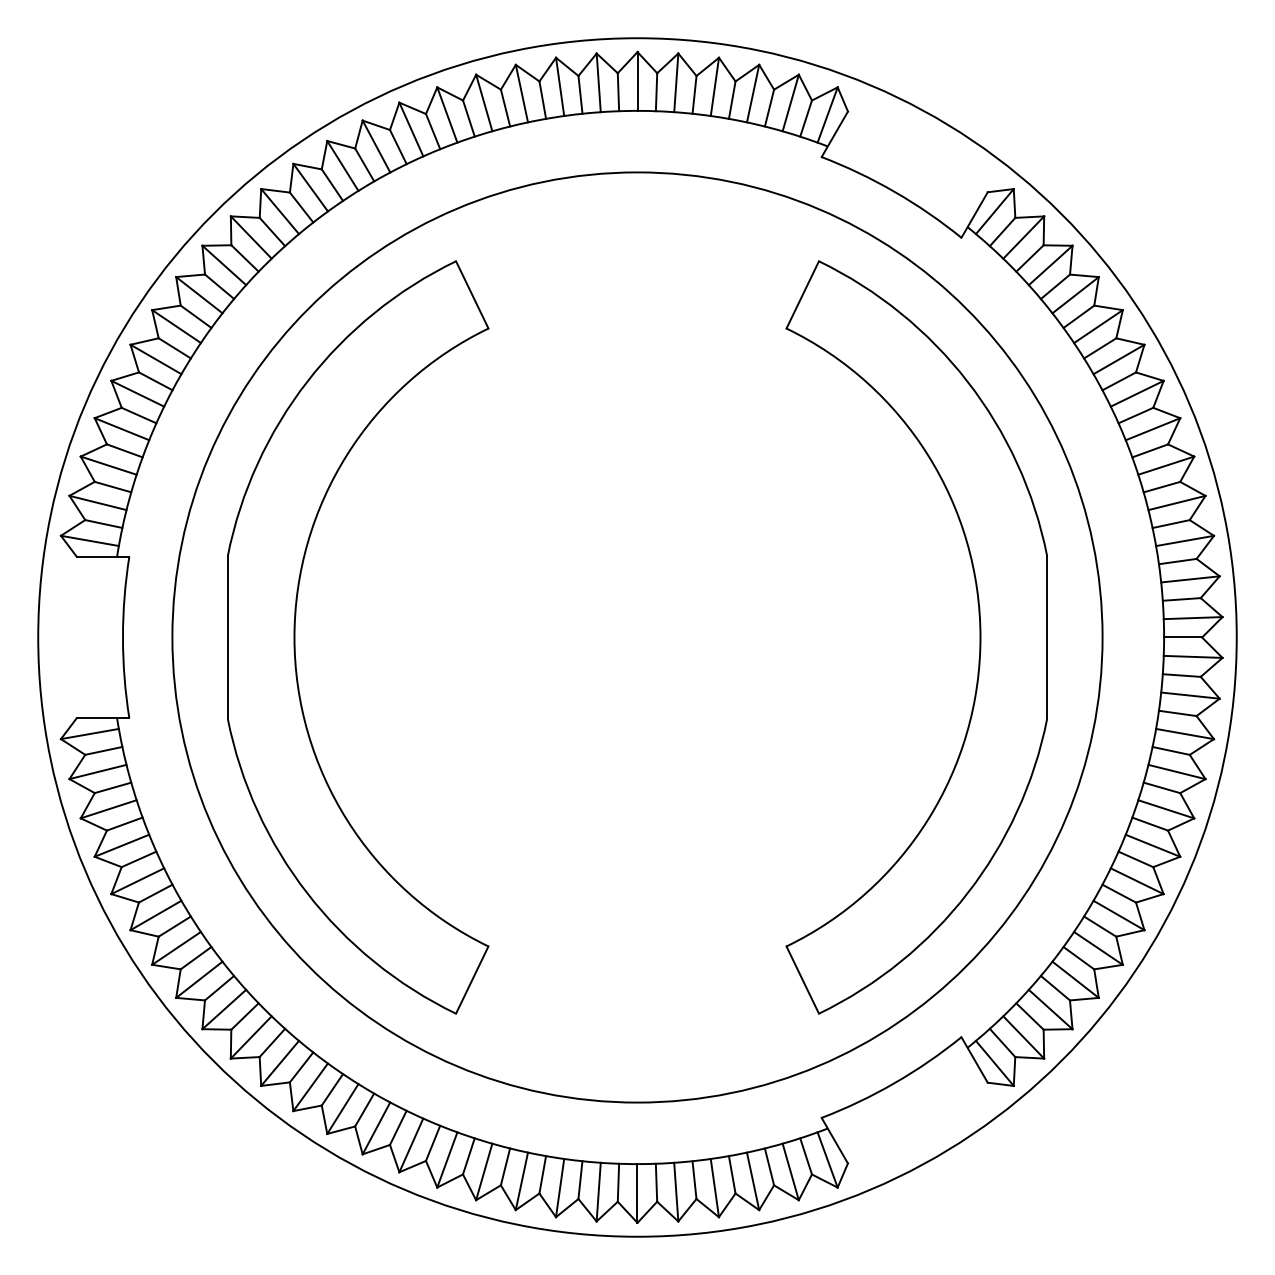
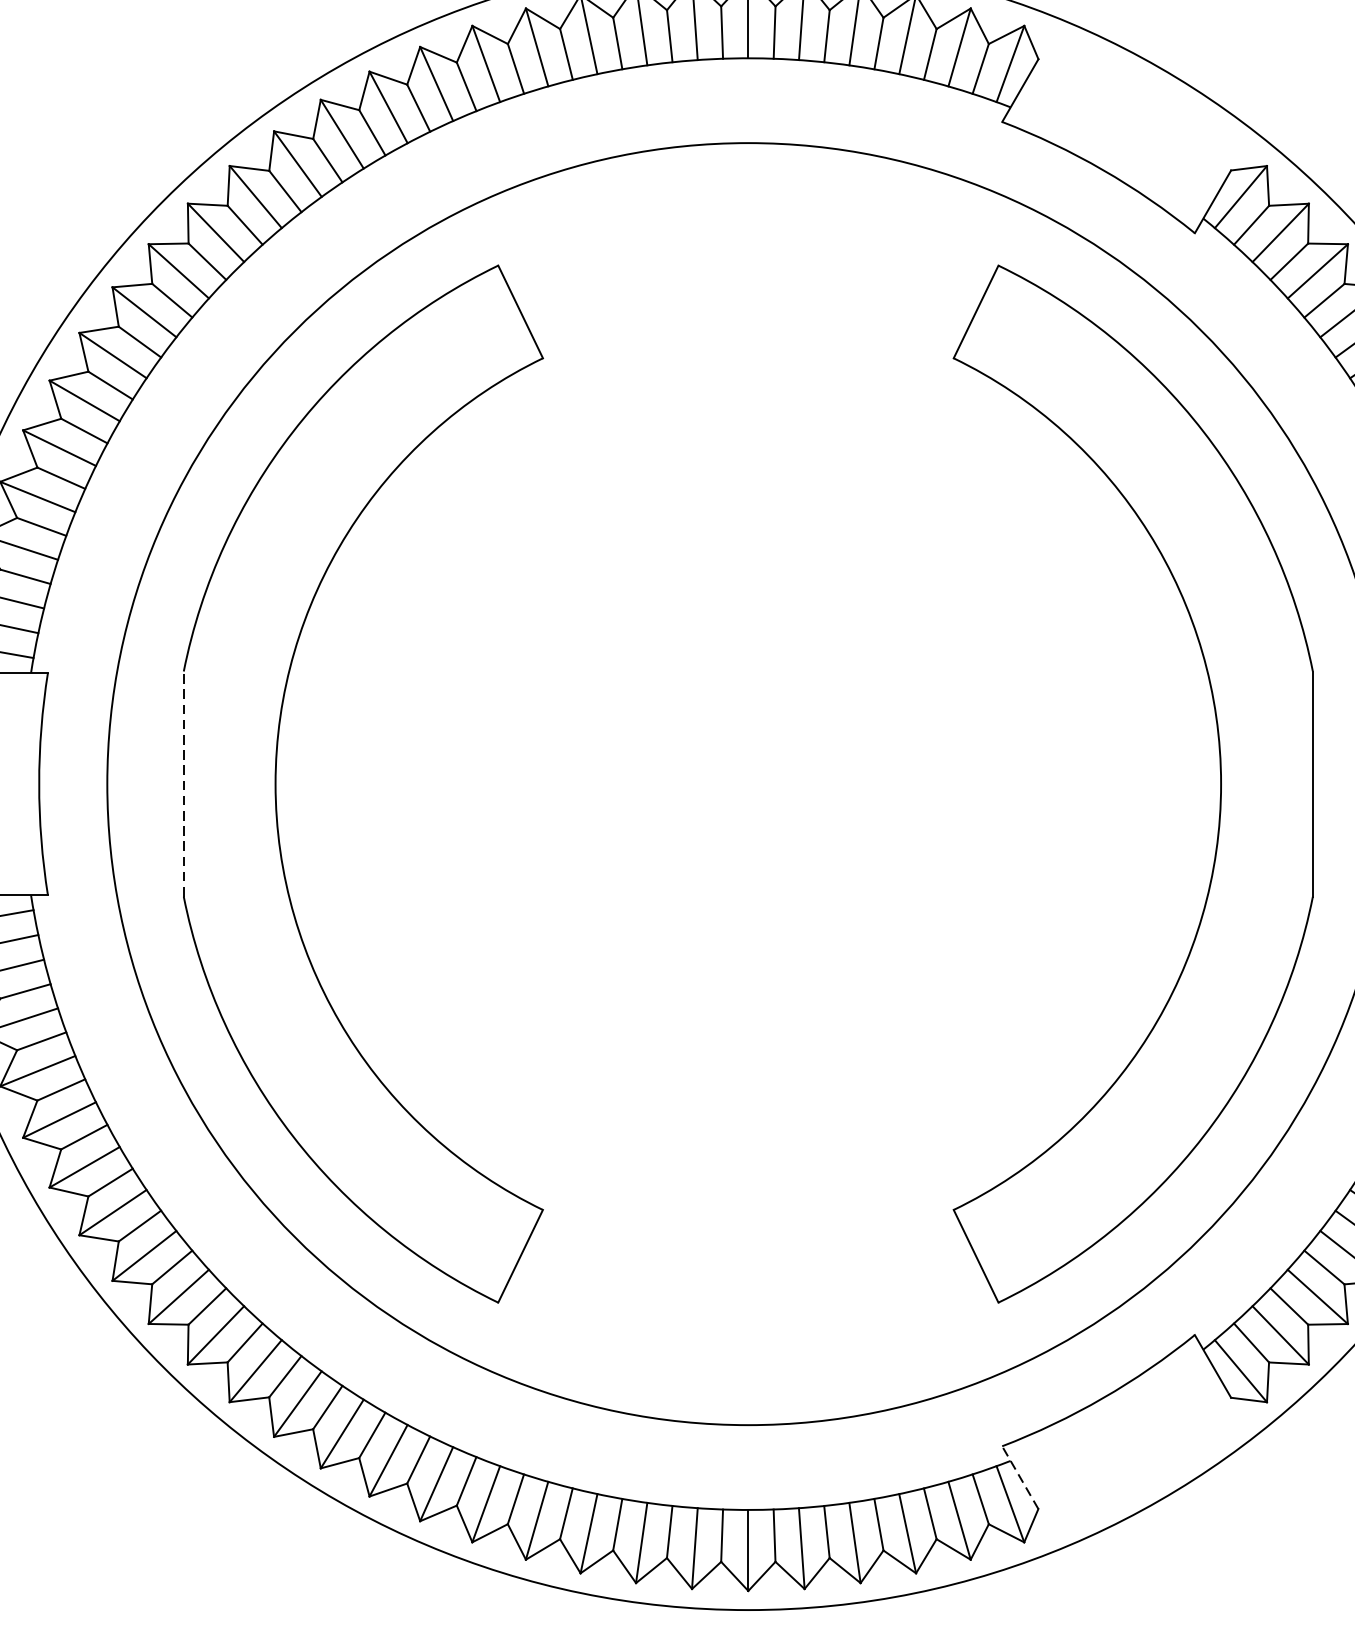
line: (227, 637) -> (183, 784), solid -> dashed
line: (834, 1140) -> (1019, 1477), solid -> dashed

